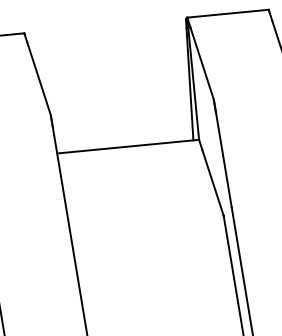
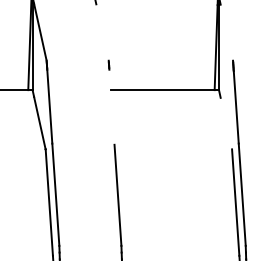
line: (201, 63) -> (226, 32), removed
line: (39, 78) -> (102, 32), removed
line: (60, 174) -> (111, 106), removed
line: (213, 182) -> (226, 123), removed

